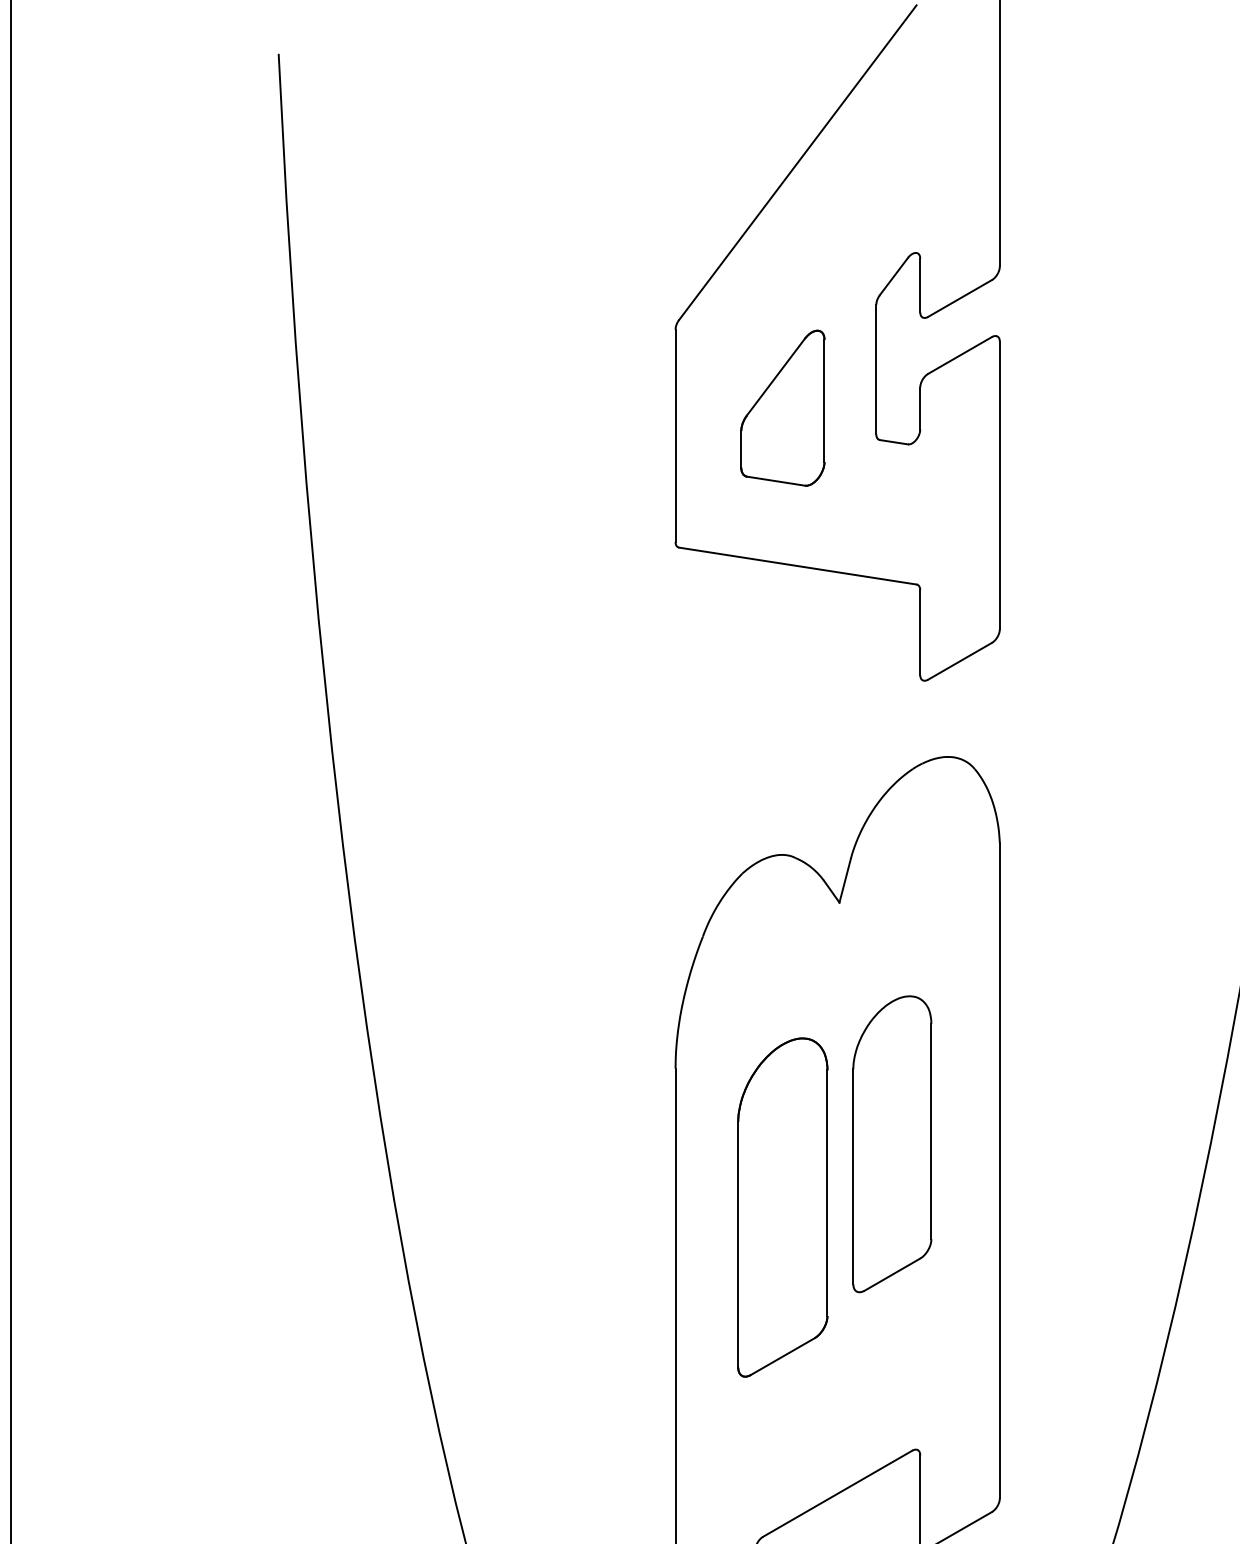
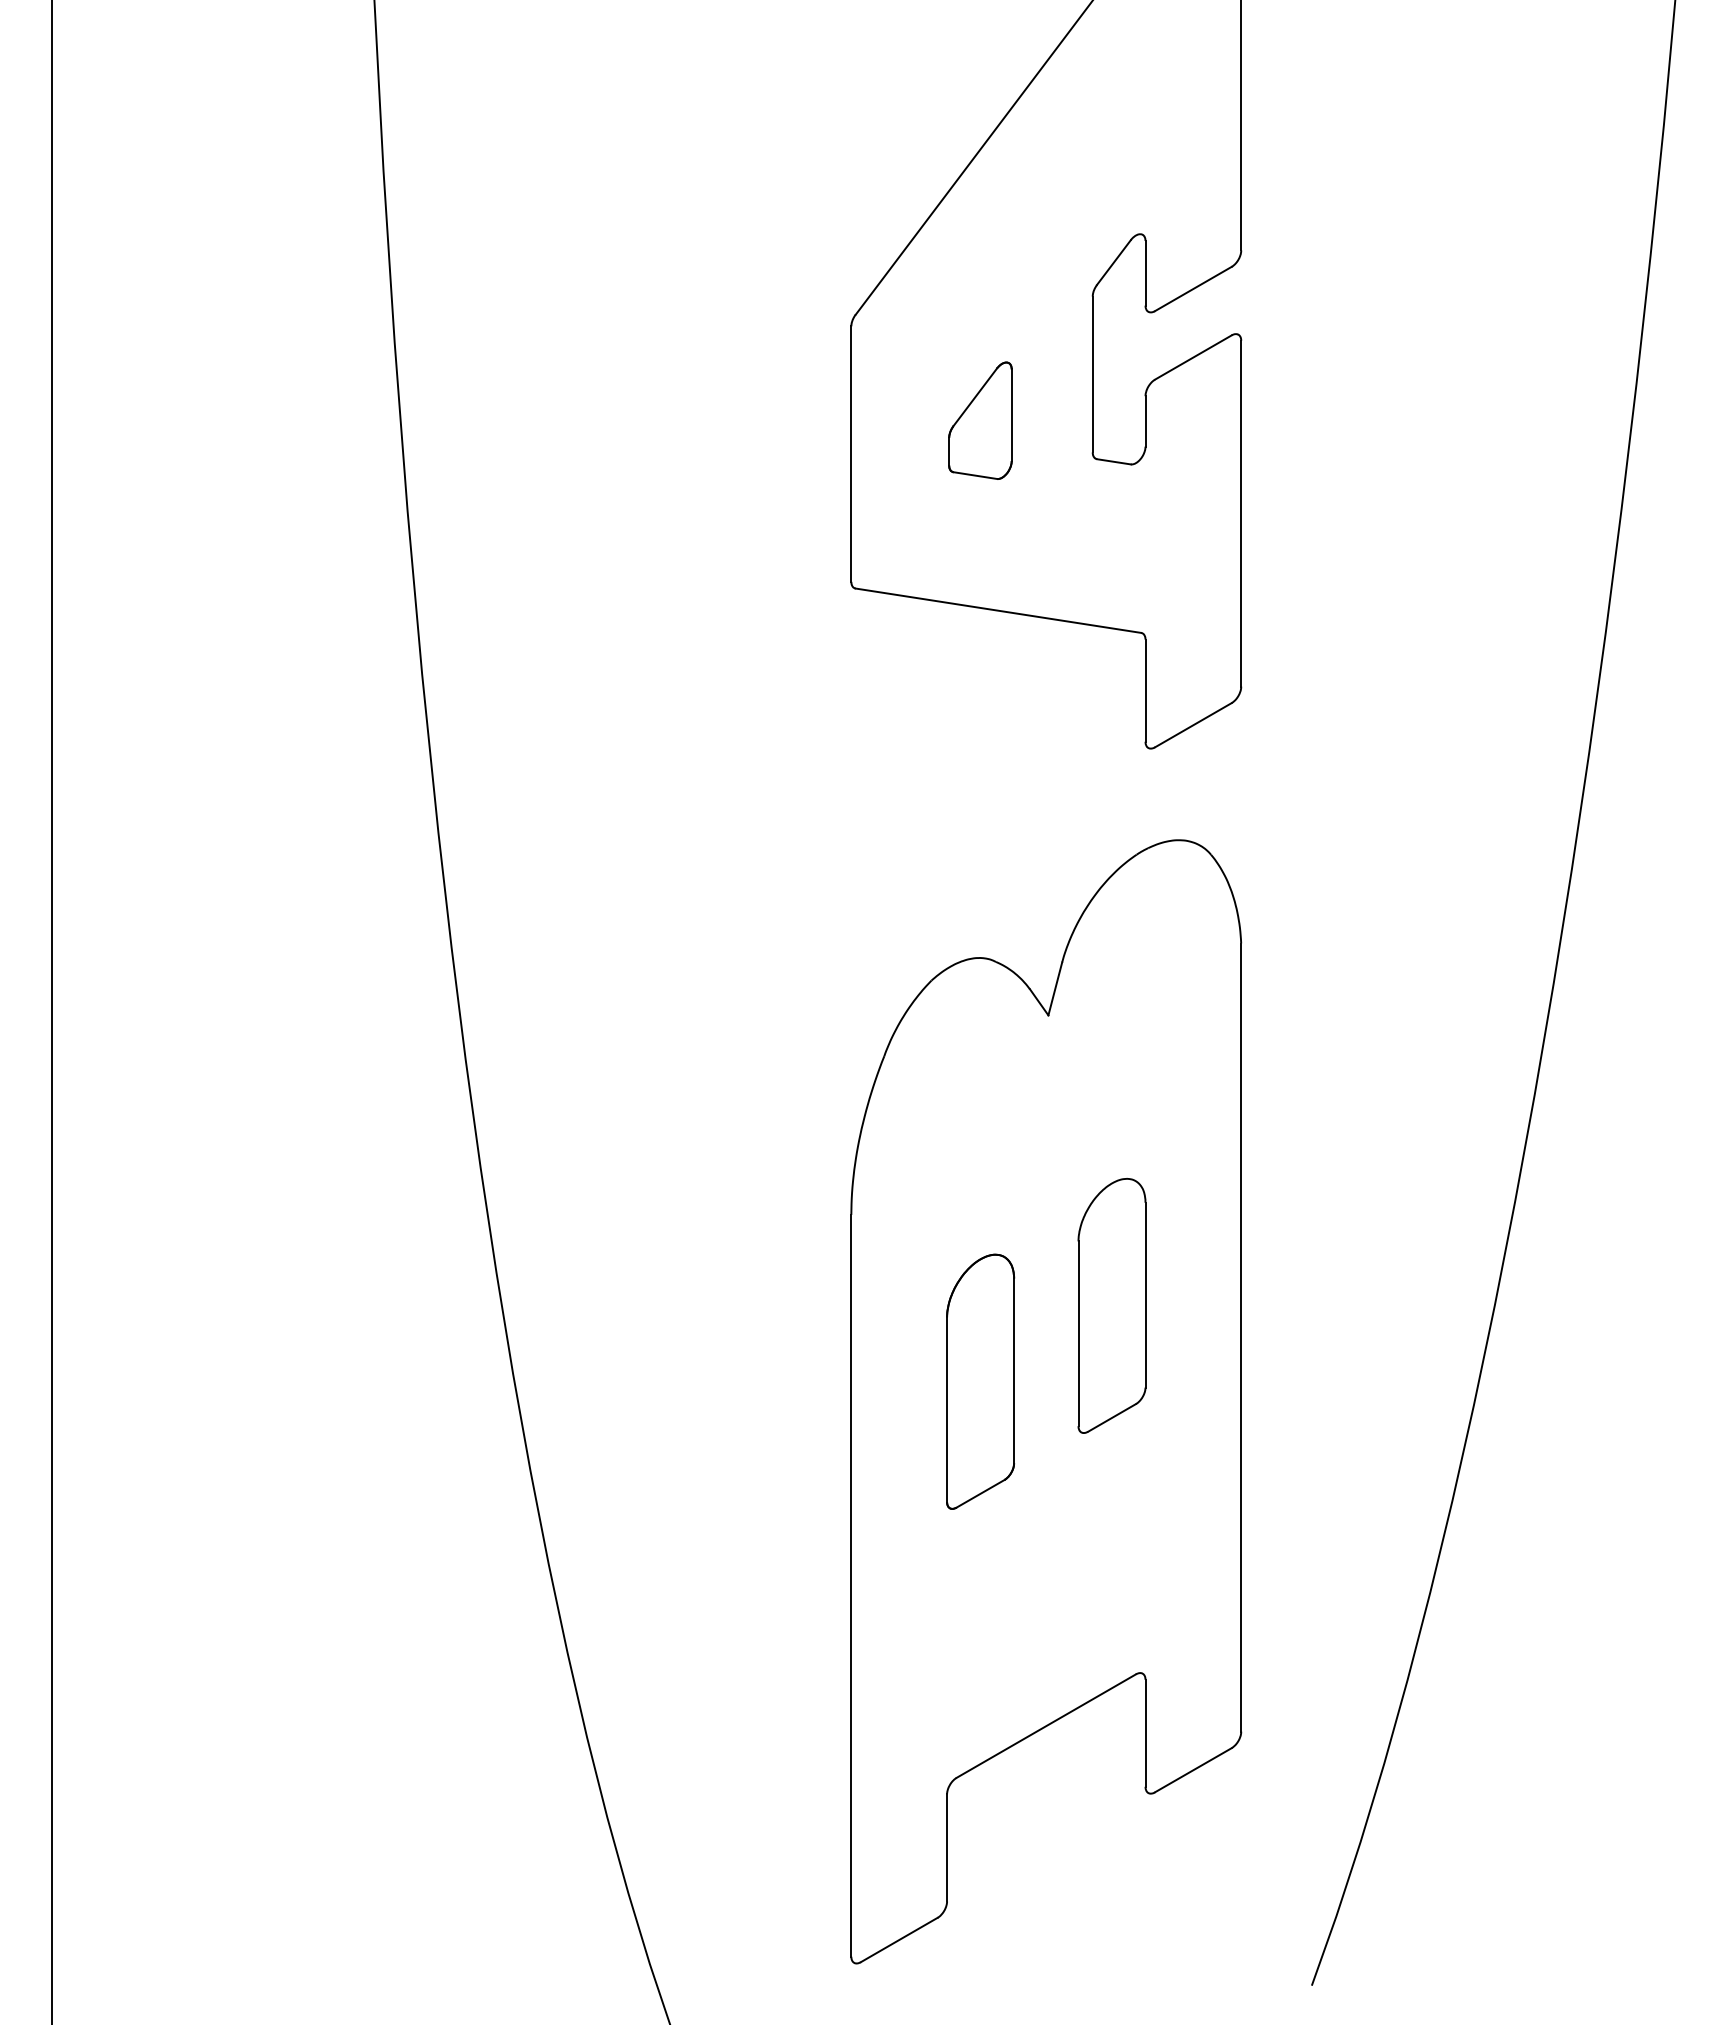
part: (782, 407) -> (980, 420), size x0.62
part: (891, 1143) -> (1111, 1305), size x0.71
part: (782, 1207) -> (980, 1381), size x0.62

